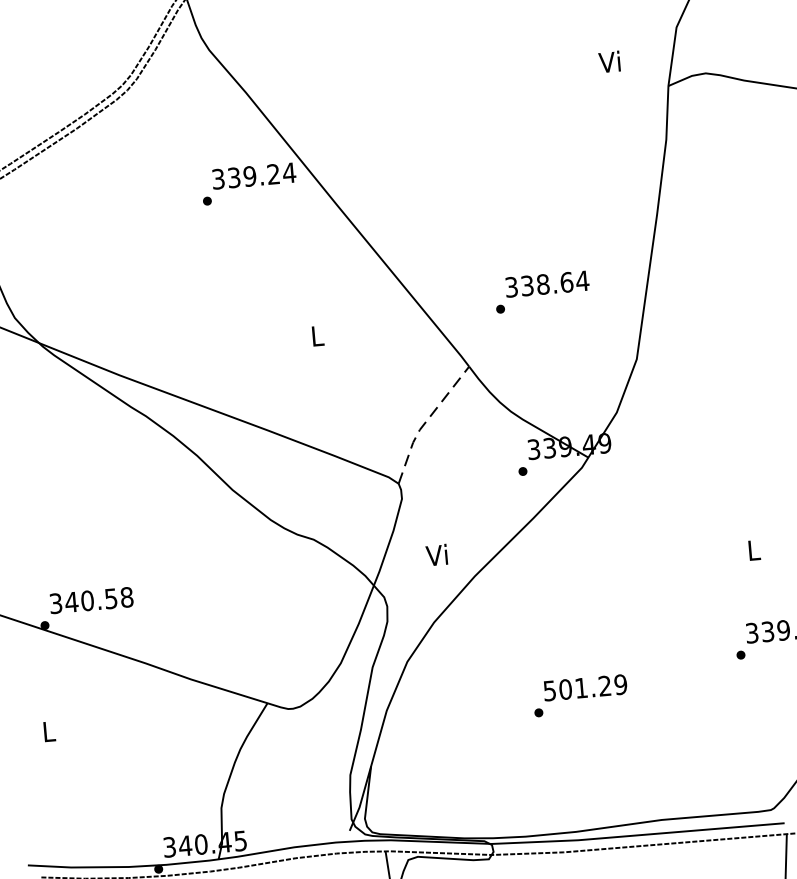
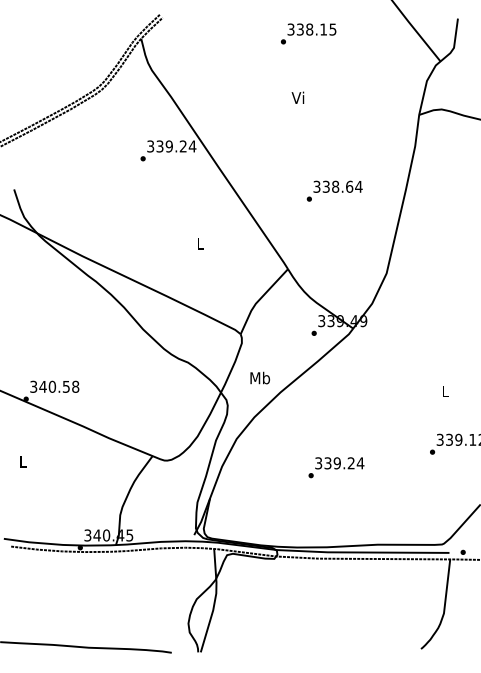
text: (608, 61) -> (297, 97), moved
text: (541, 290) -> (334, 190), moved
line: (425, 422) -> (259, 299), dashed -> solid
text: (438, 554) -> (260, 377), Vi -> Mb
text: (585, 688) -> (339, 463), 501.29 -> 339.24

